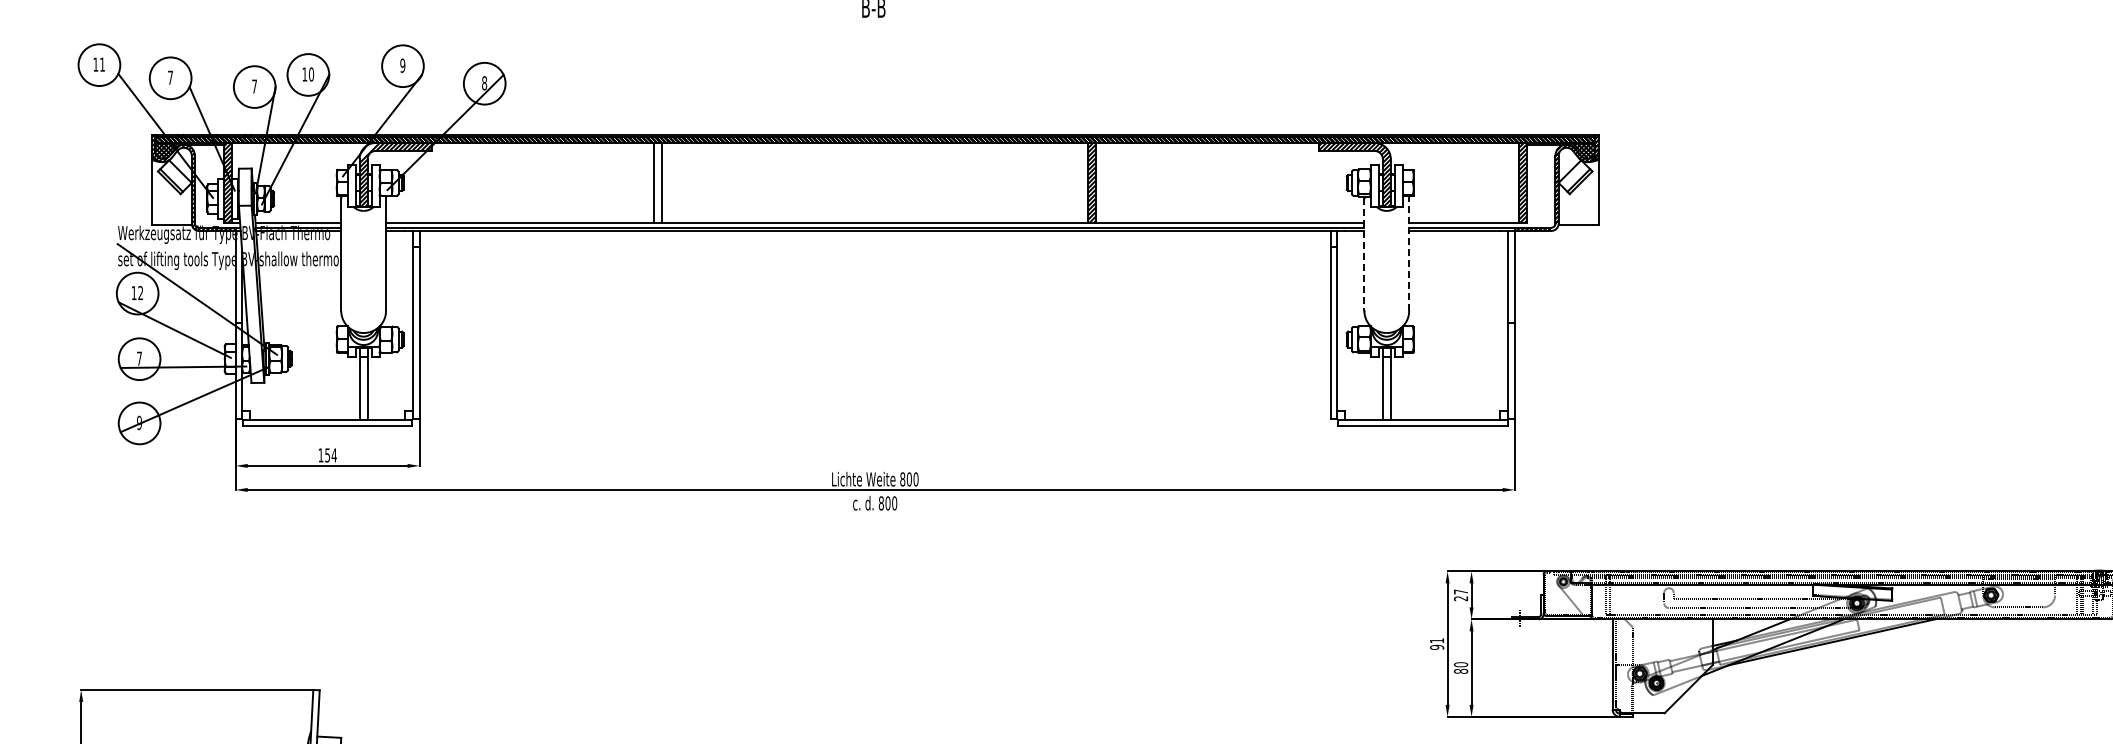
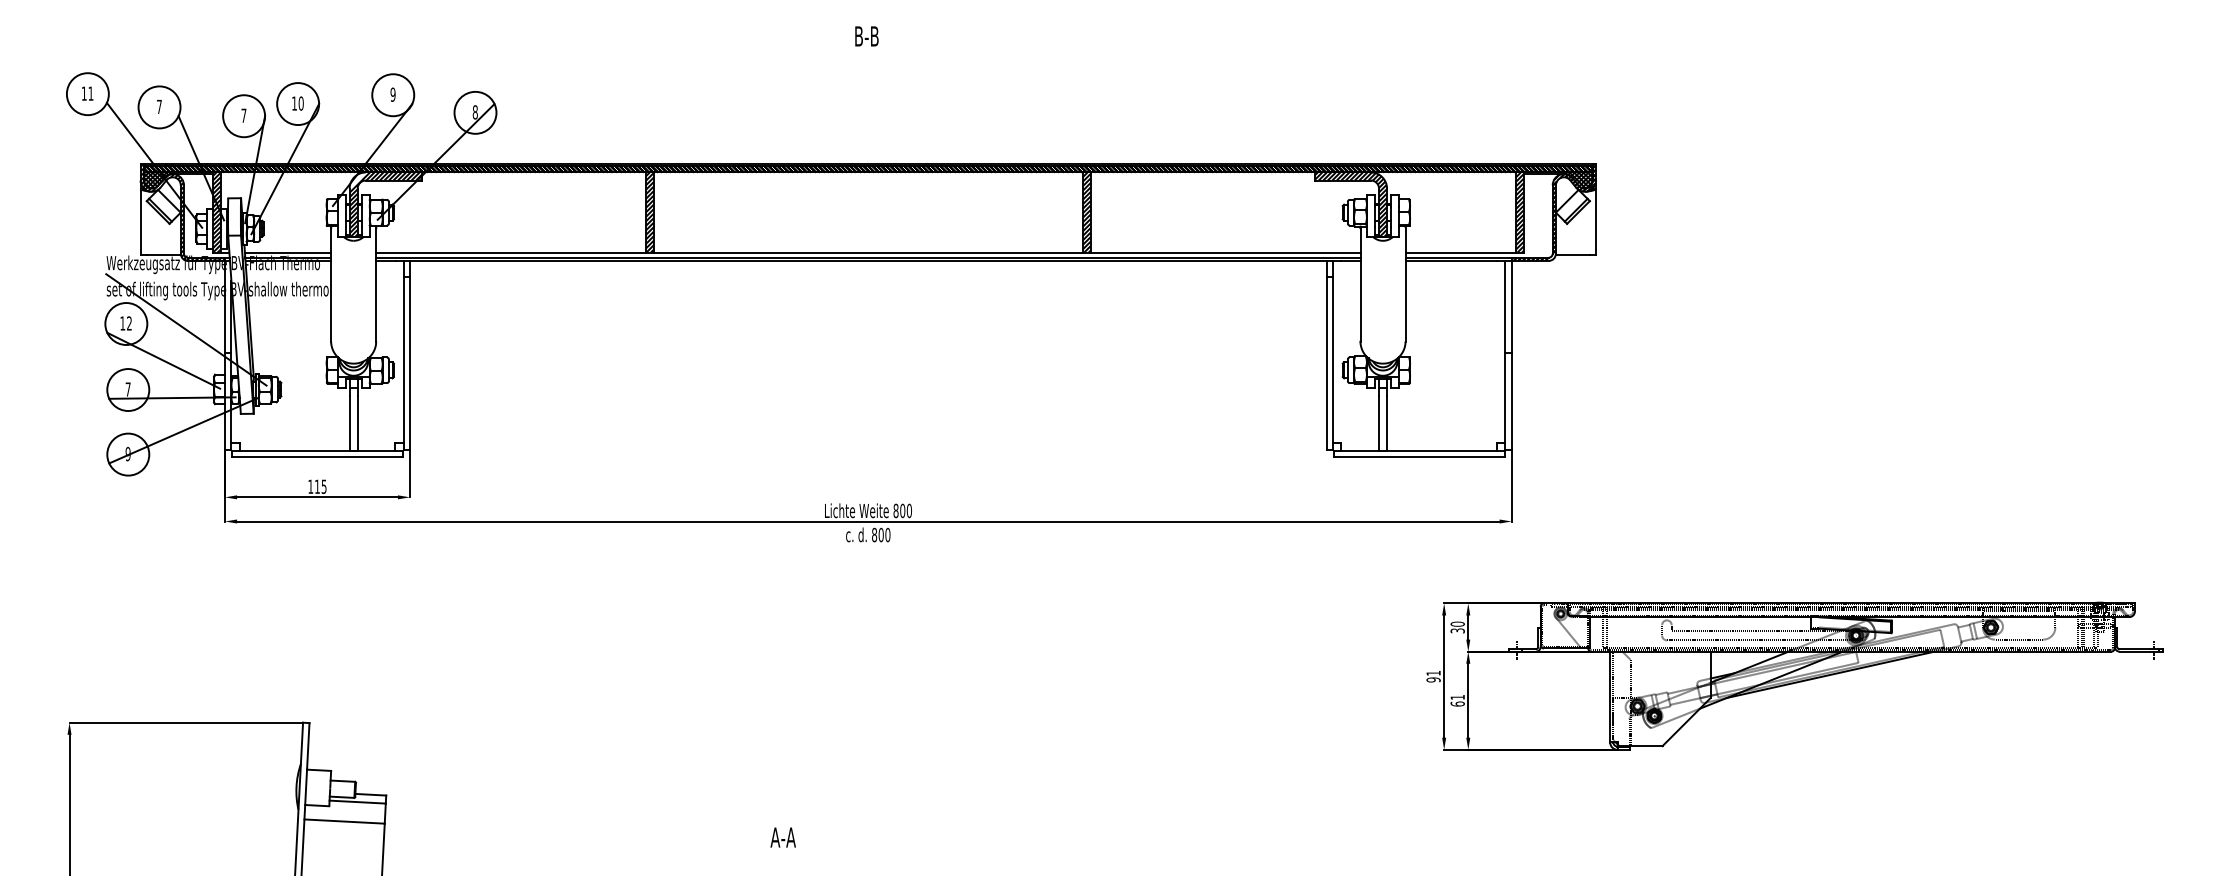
hatch: (657, 182) -> (649, 212), added
line: (1364, 254) -> (1360, 284), dashed -> solid
line: (1409, 254) -> (1405, 284), dashed -> solid
text: (330, 455) -> (320, 486), 154 -> 115
text: (1460, 595) -> (1457, 627), 27 -> 30
text: (1460, 667) -> (1457, 700), 80 -> 61

